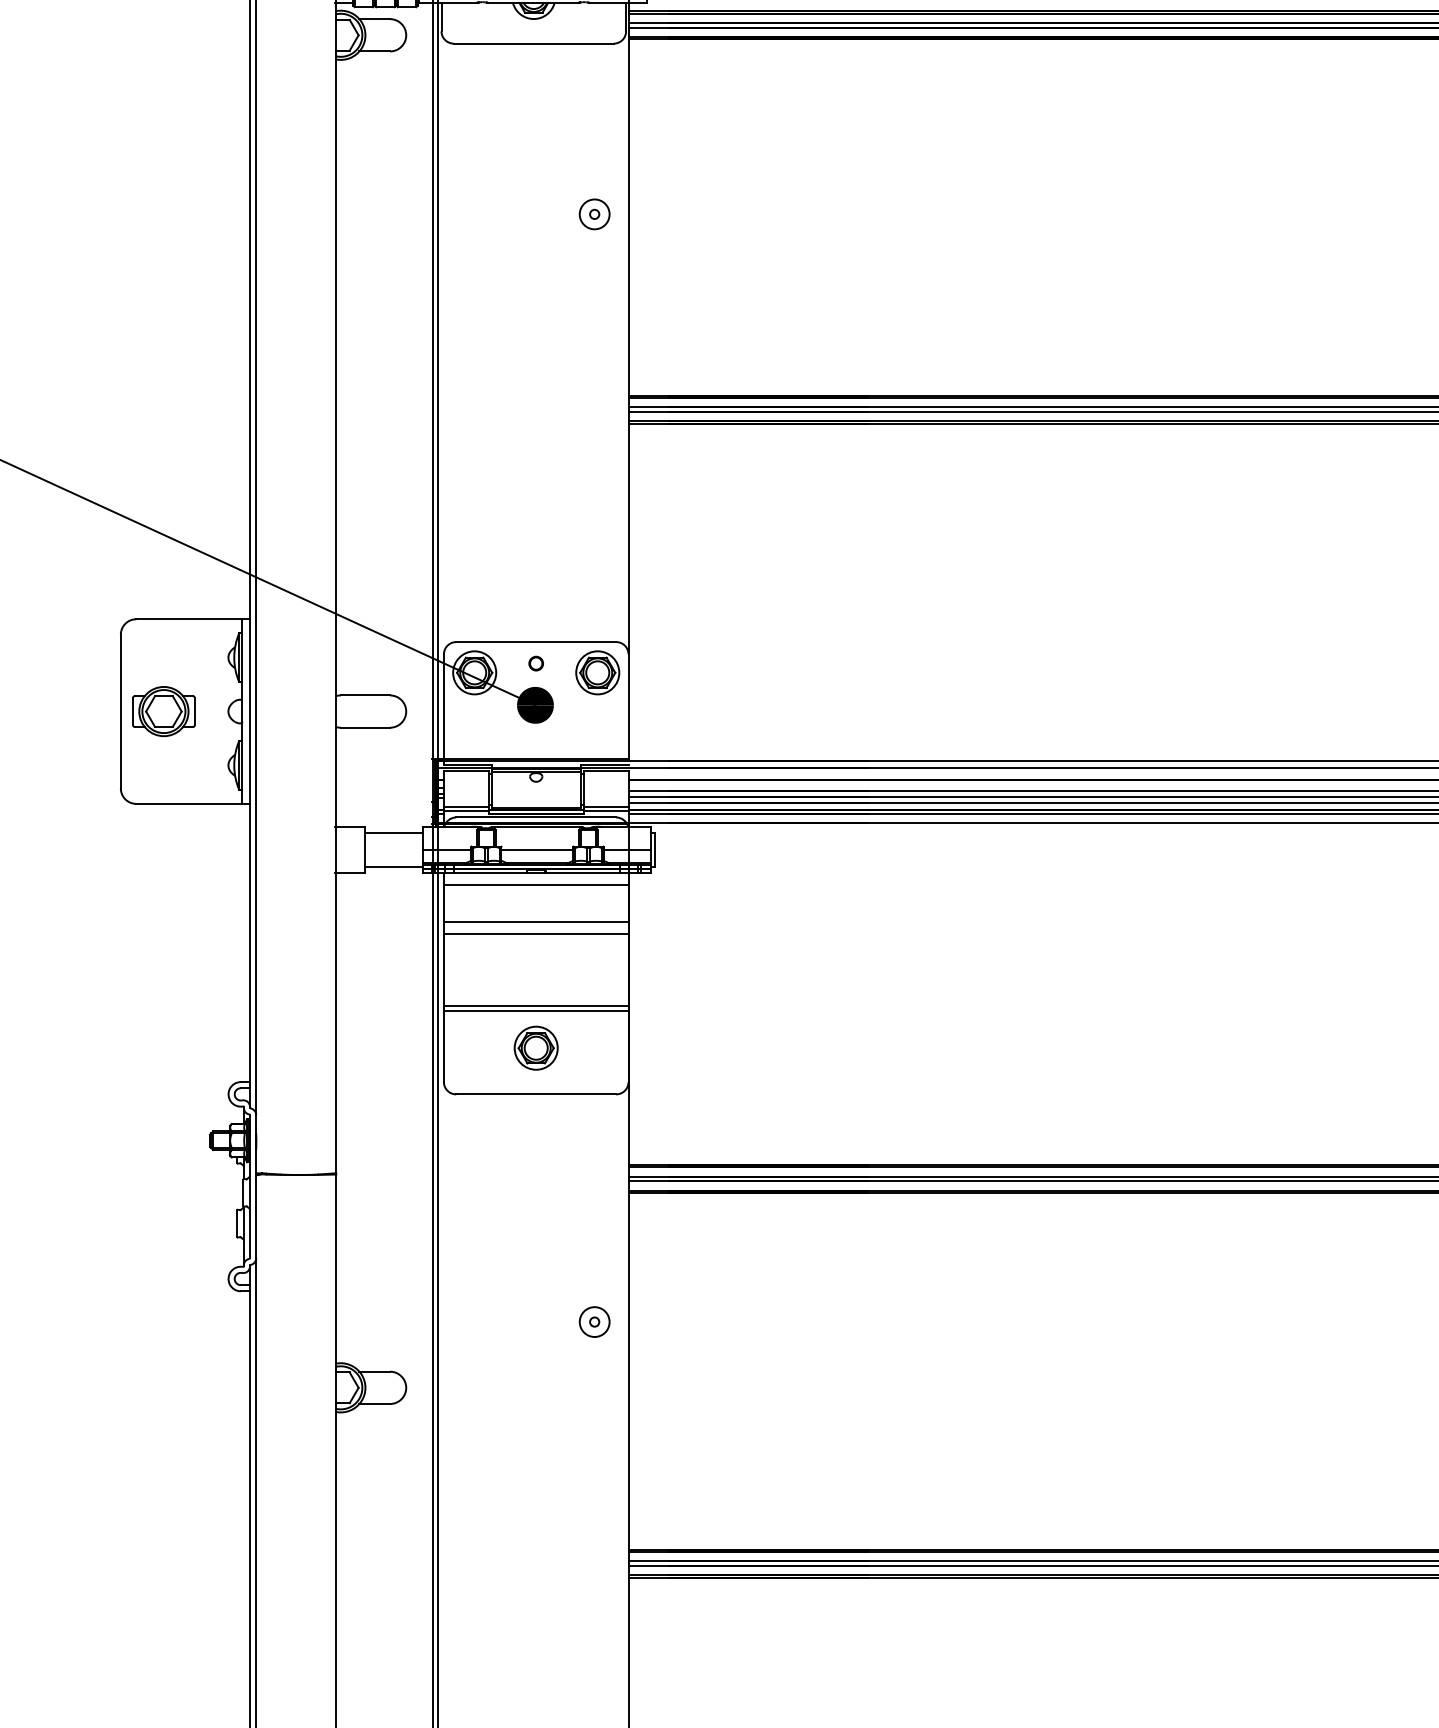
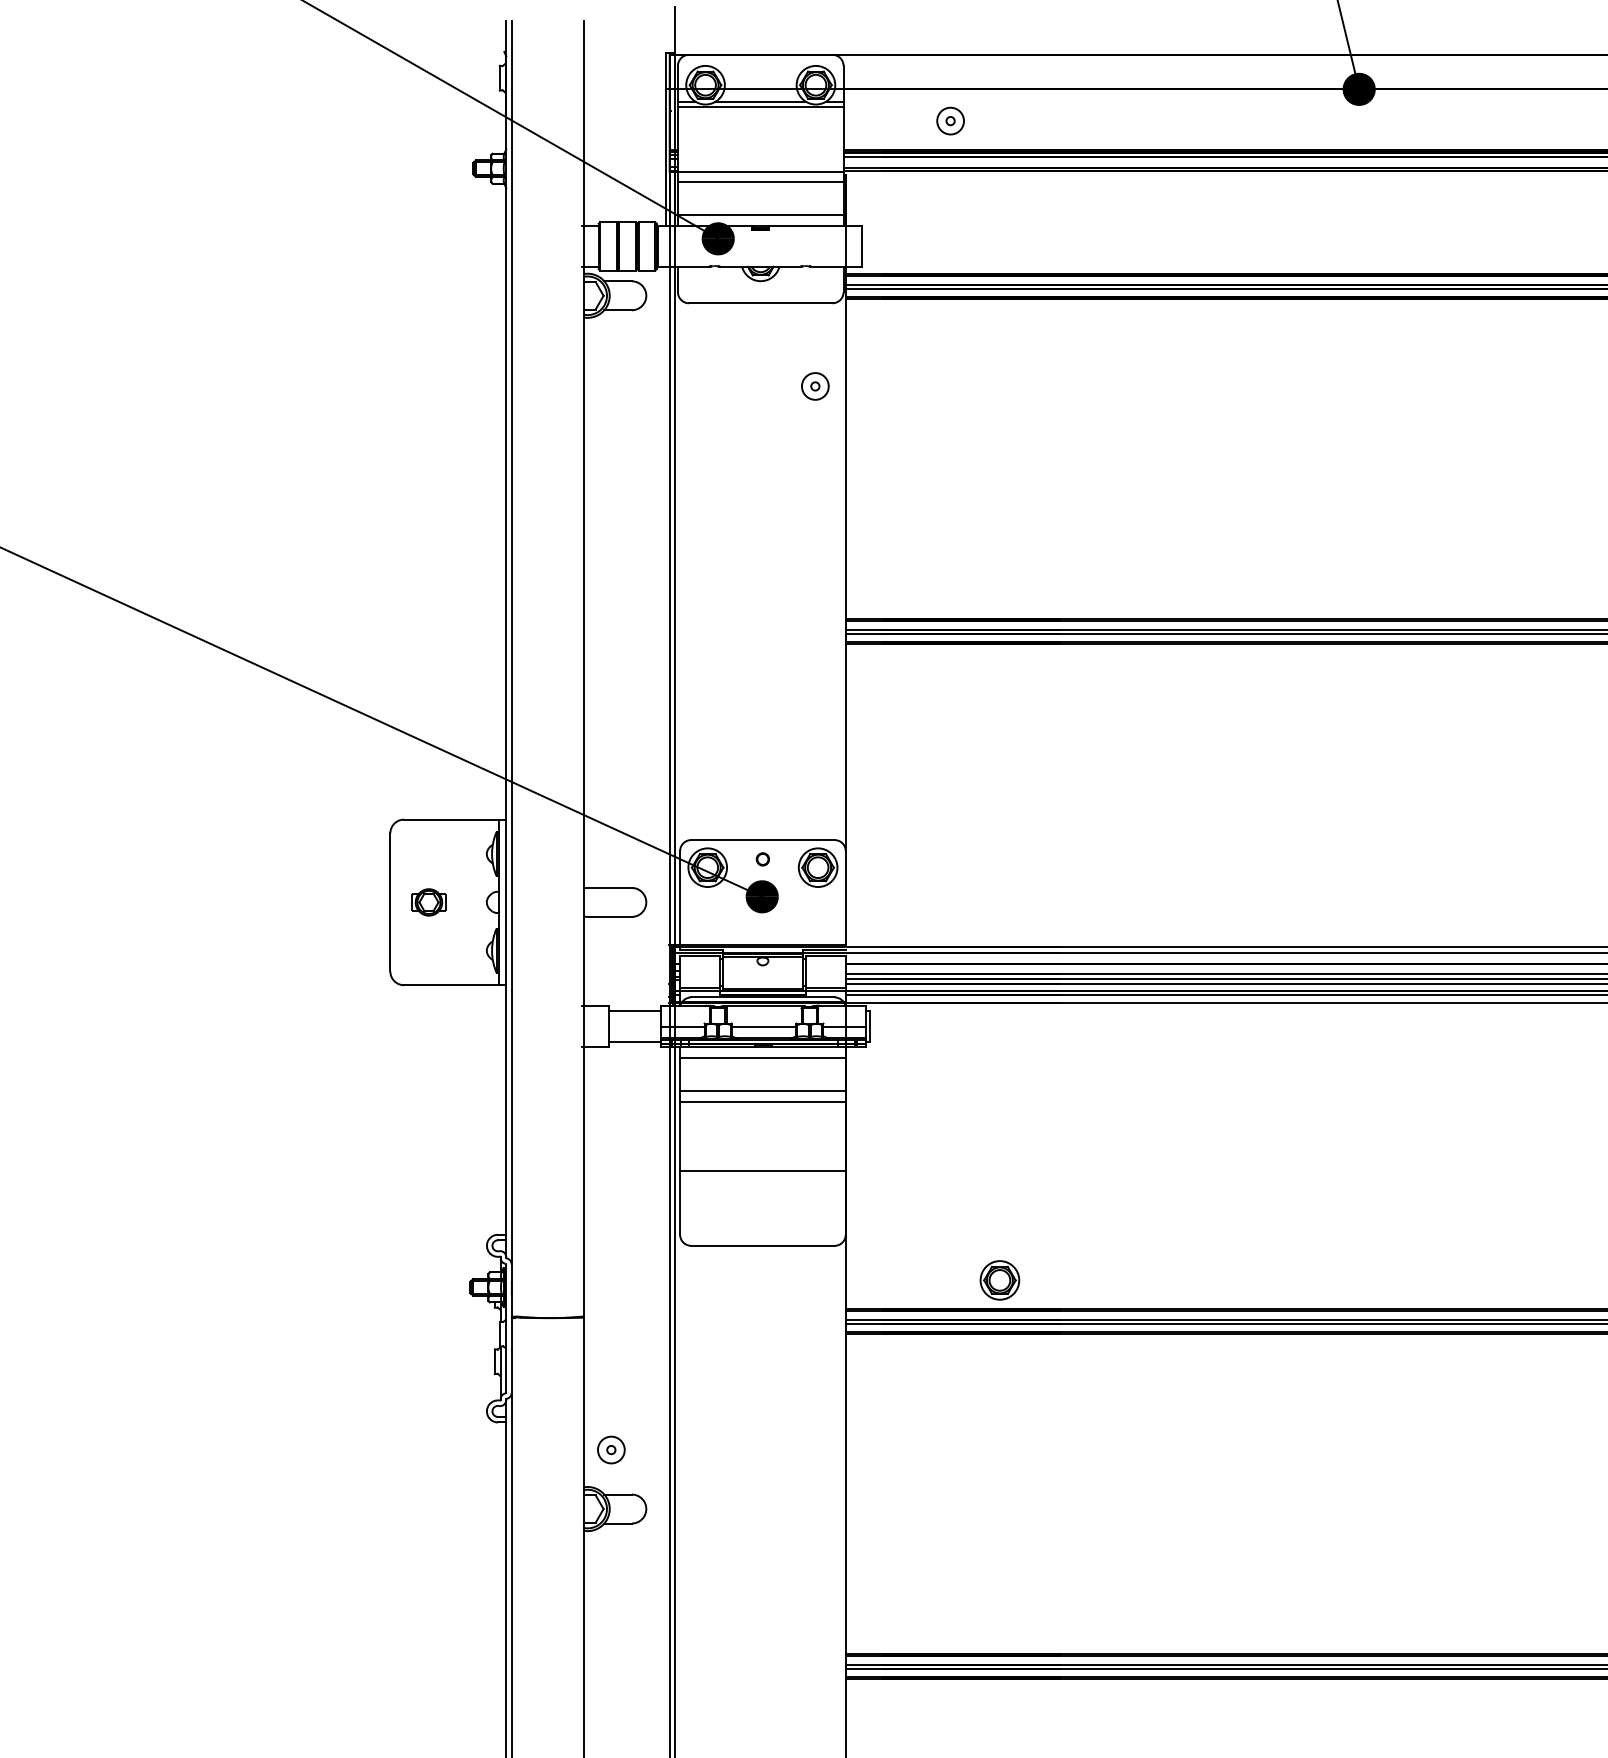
part: (594, 214) -> (815, 386), moved
part: (163, 711) -> (428, 902), size x0.6
line: (535, 1005) -> (762, 1166), removed
part: (535, 1048) -> (999, 1280), moved
part: (594, 1321) -> (611, 1449), moved

